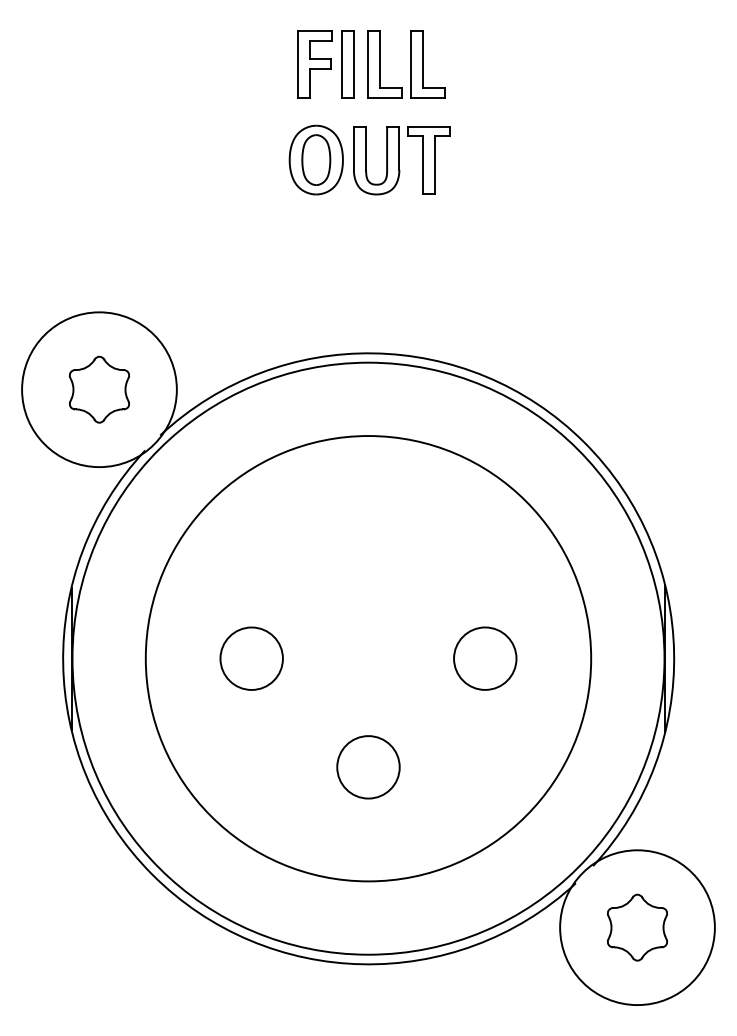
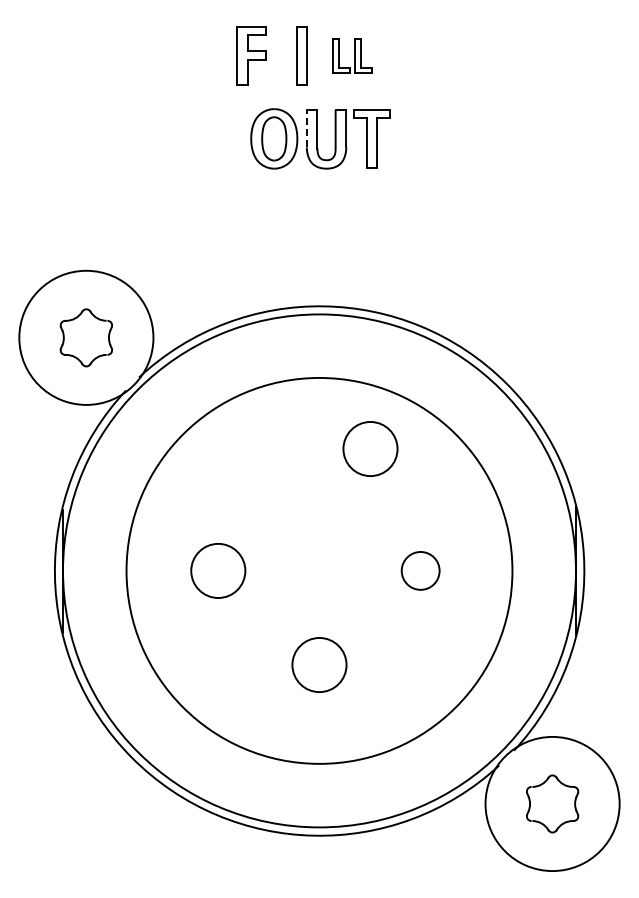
part: (314, 63) -> (251, 55), moved
part: (406, 63) -> (352, 55), size x0.6
line: (353, 148) -> (306, 128), solid -> dashed
circle: (427, 517) -> (370, 448), added
circle: (485, 658) -> (420, 570), size x0.7

